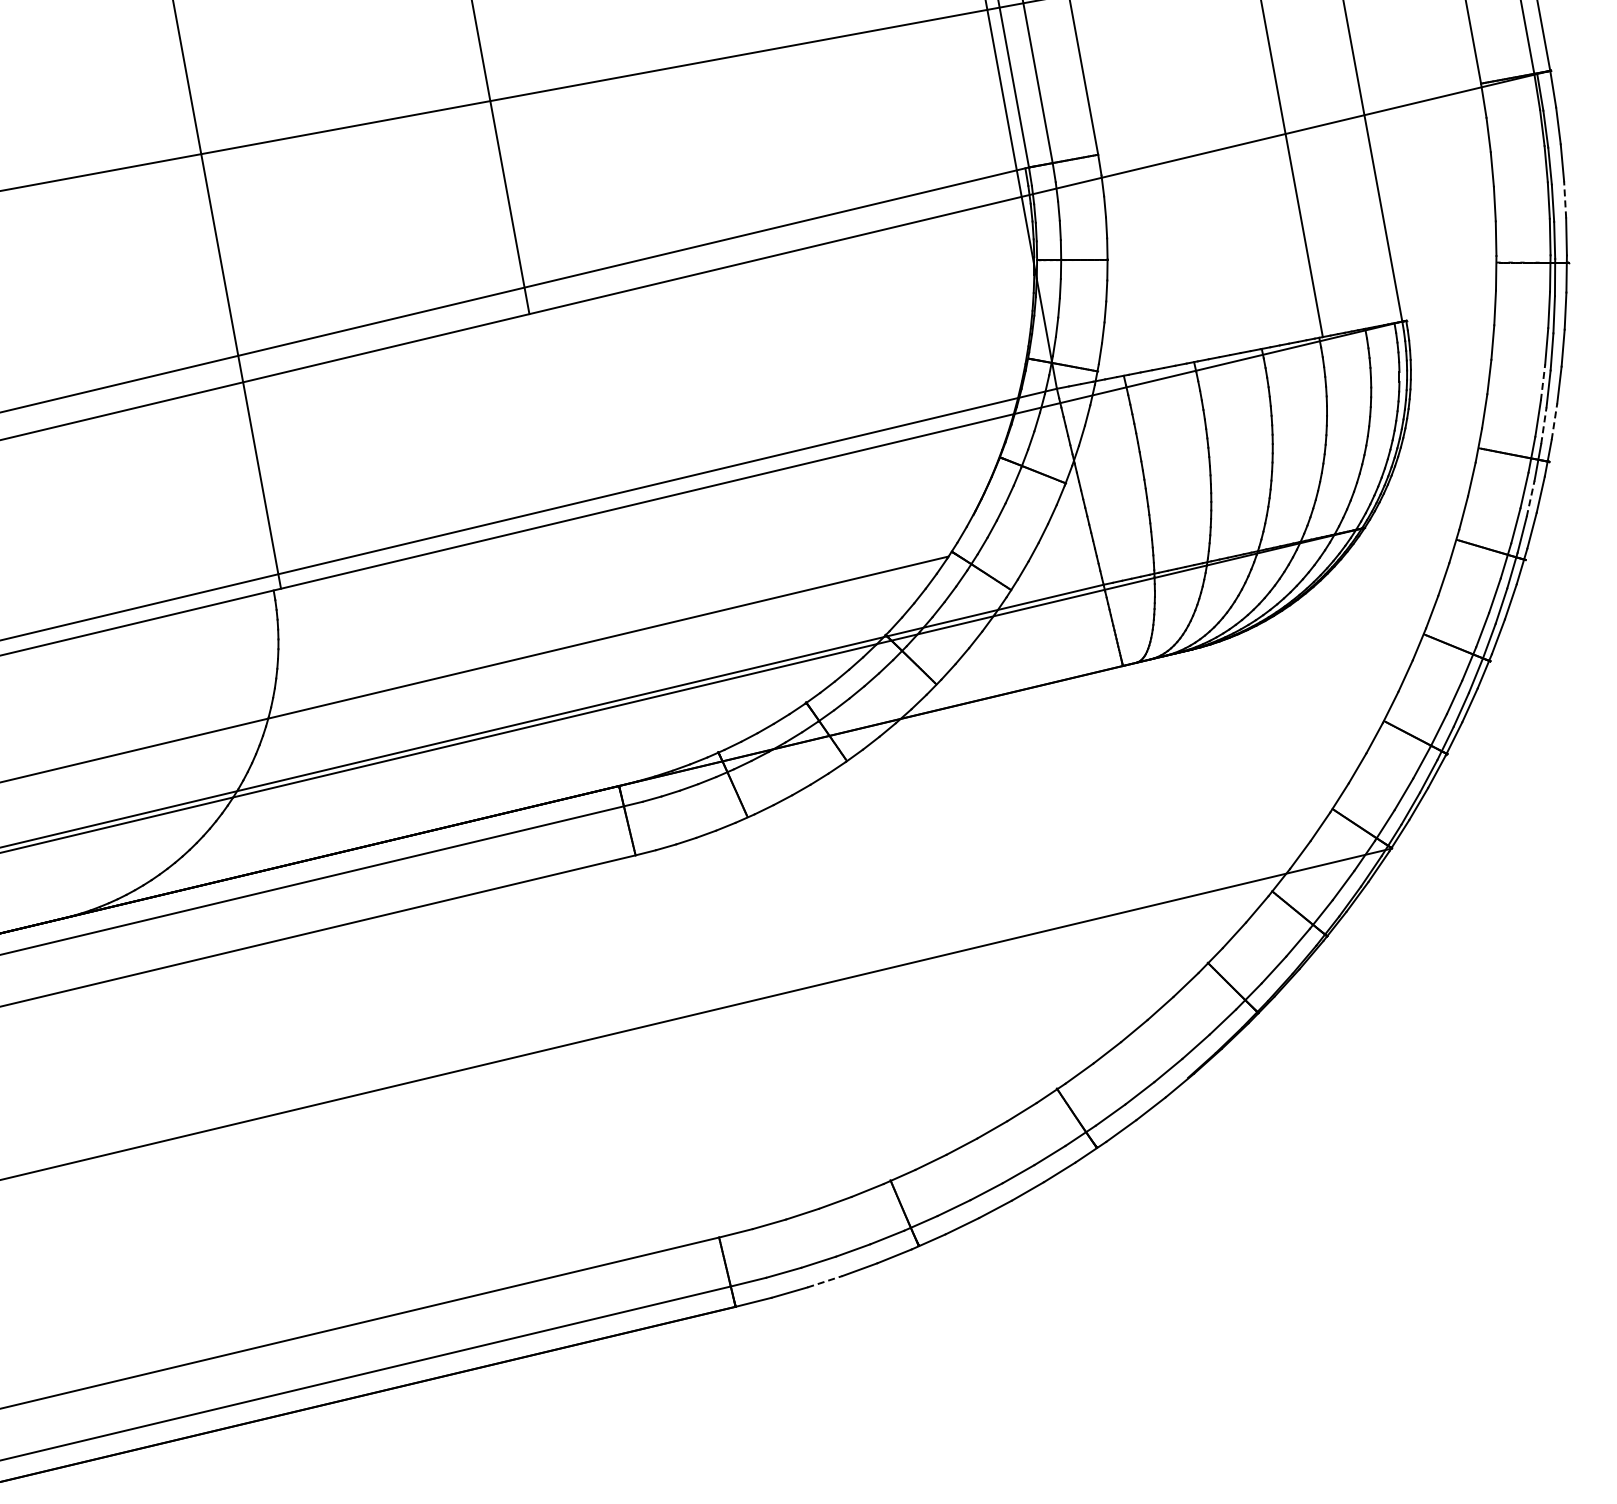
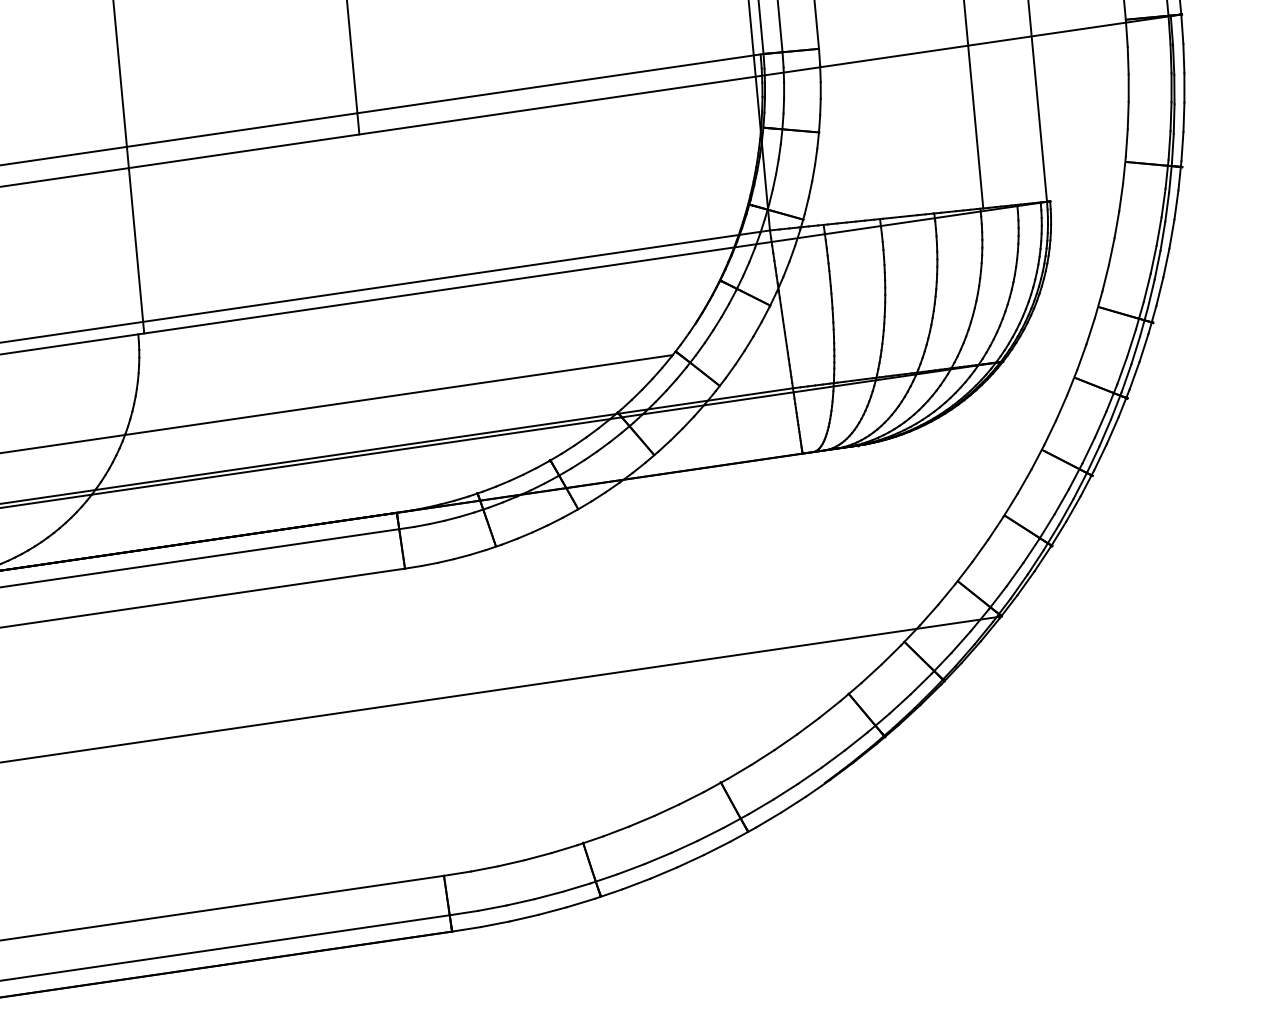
line: (1565, 199) -> (1184, 117), dashed -> solid
line: (1543, 382) -> (1154, 259), dashed -> solid
line: (1554, 421) -> (1159, 291), dashed -> solid
line: (1543, 425) -> (1151, 293), dashed -> solid
line: (1530, 498) -> (1135, 350), dashed -> solid
line: (824, 1281) -> (523, 917), dashed -> solid

